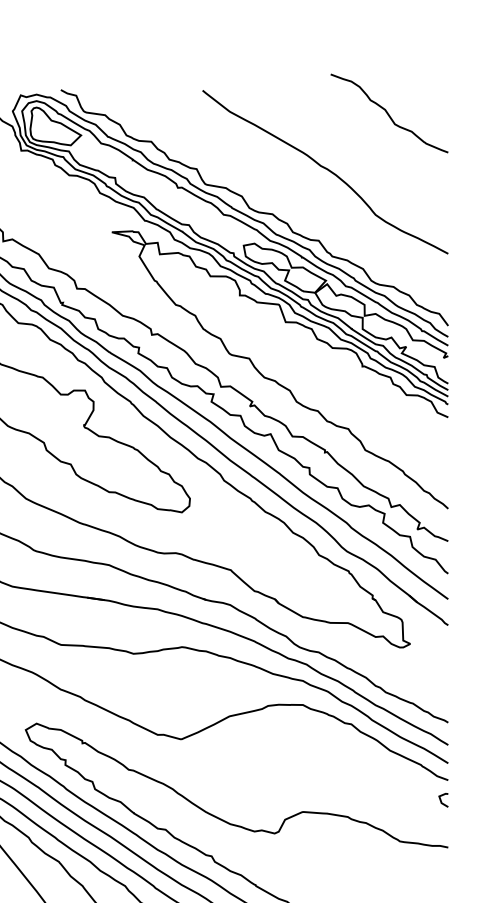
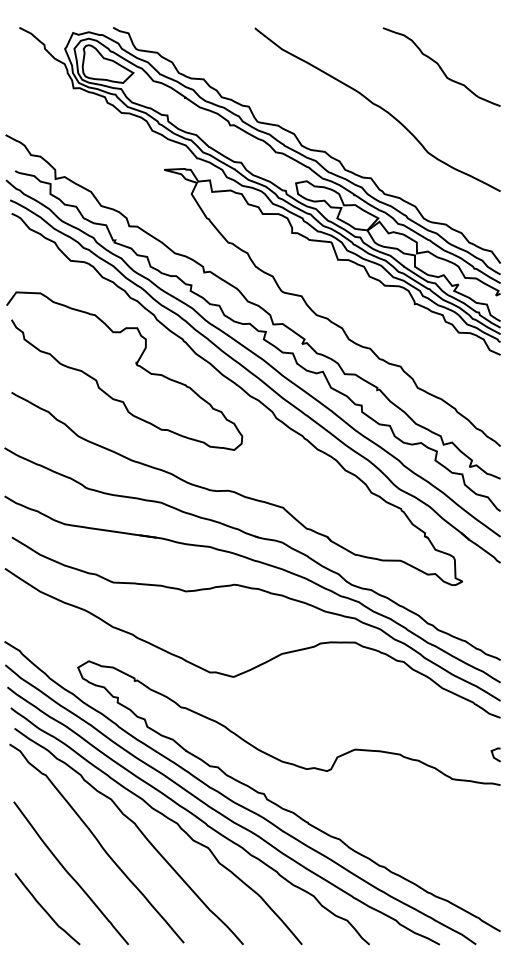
curve: (388, 112) -> (440, 66), moved
line: (442, 800) -> (494, 755), moved

